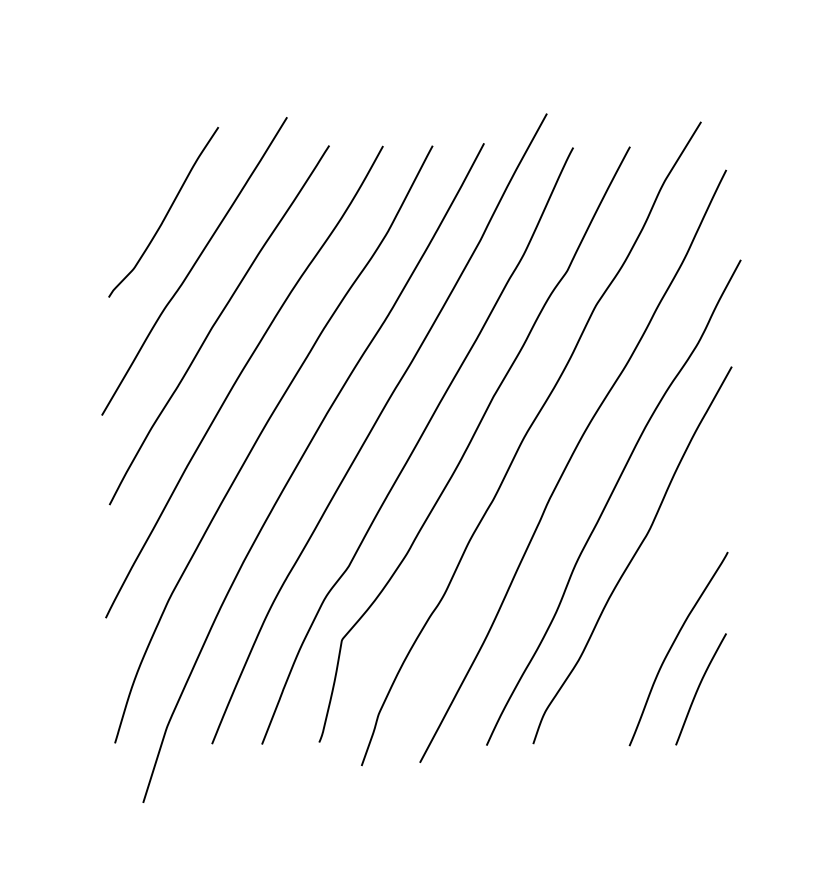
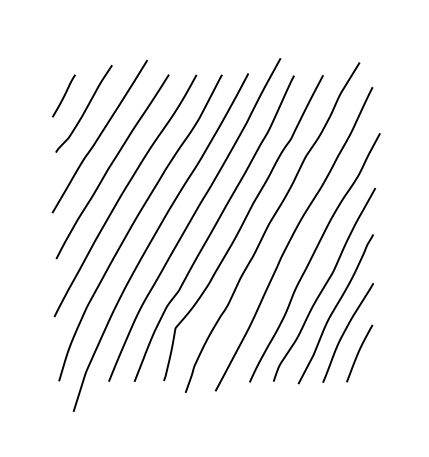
line: (123, 186) -> (63, 95), added
curve: (653, 603) -> (335, 309), added

